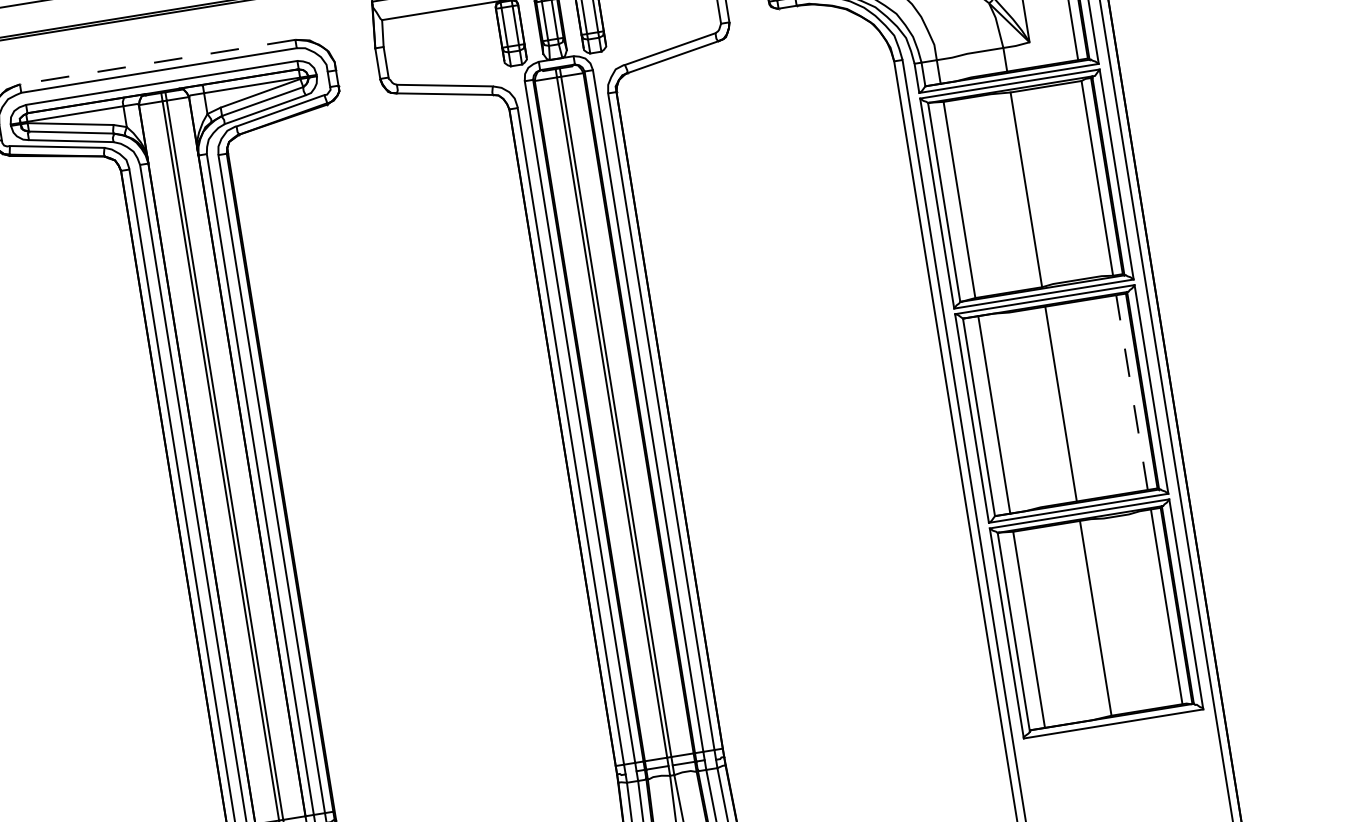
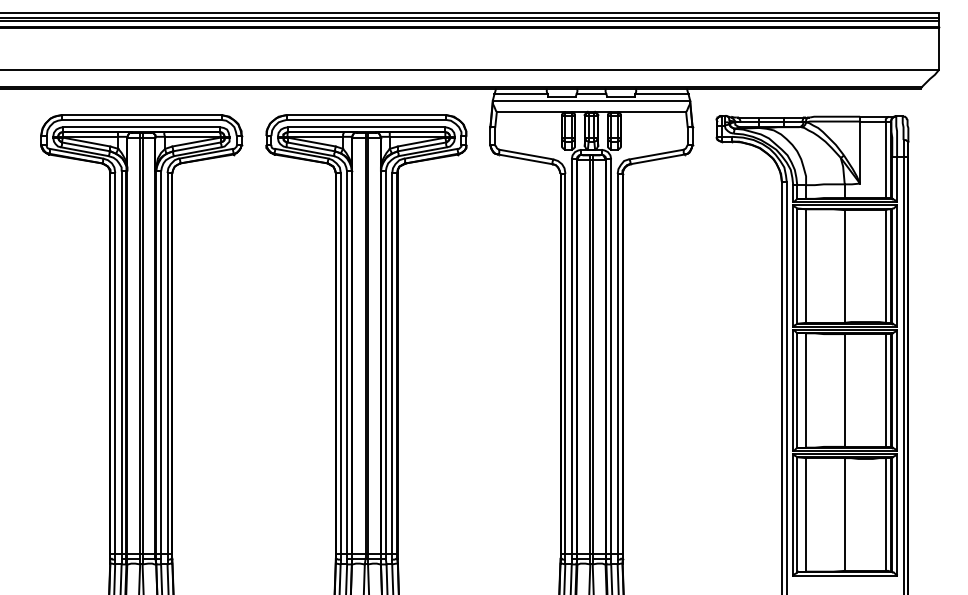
line: (157, 62) -> (366, 115), dashed -> solid
line: (1131, 392) -> (885, 390), dashed -> solid

